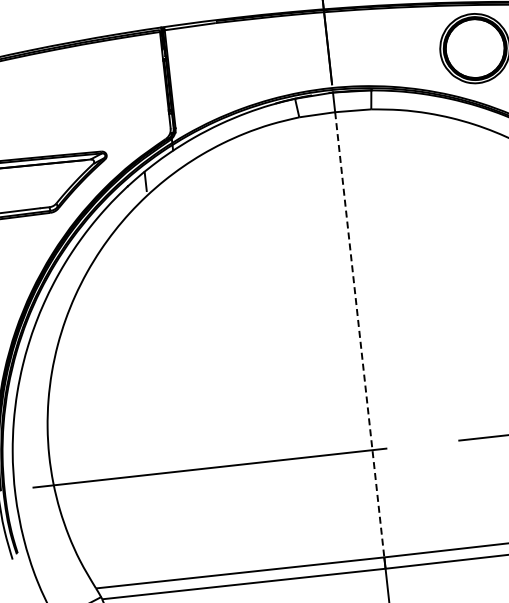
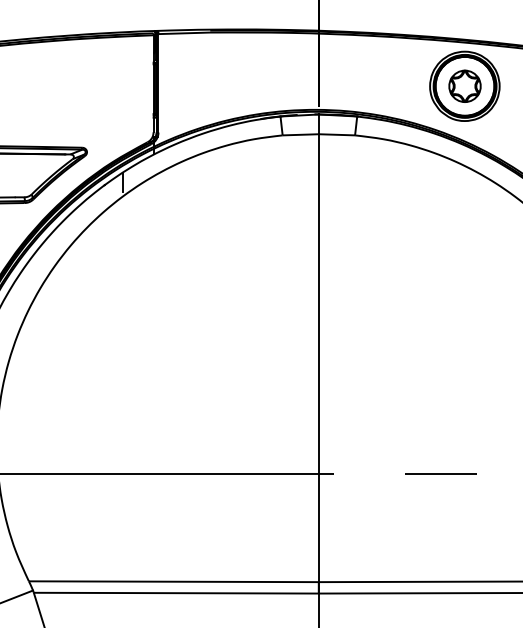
part: (474, 47) -> (464, 85), added
line: (359, 335) -> (318, 358), dashed -> solid

